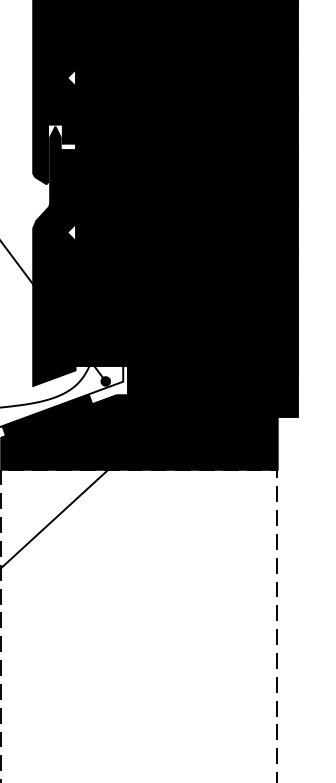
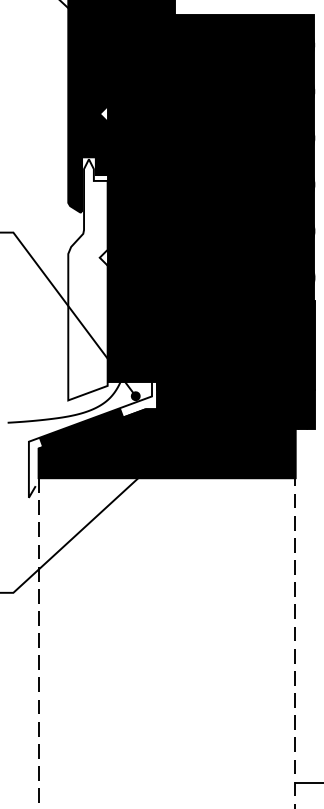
fill: (53, 255) -> (87, 279), removed

